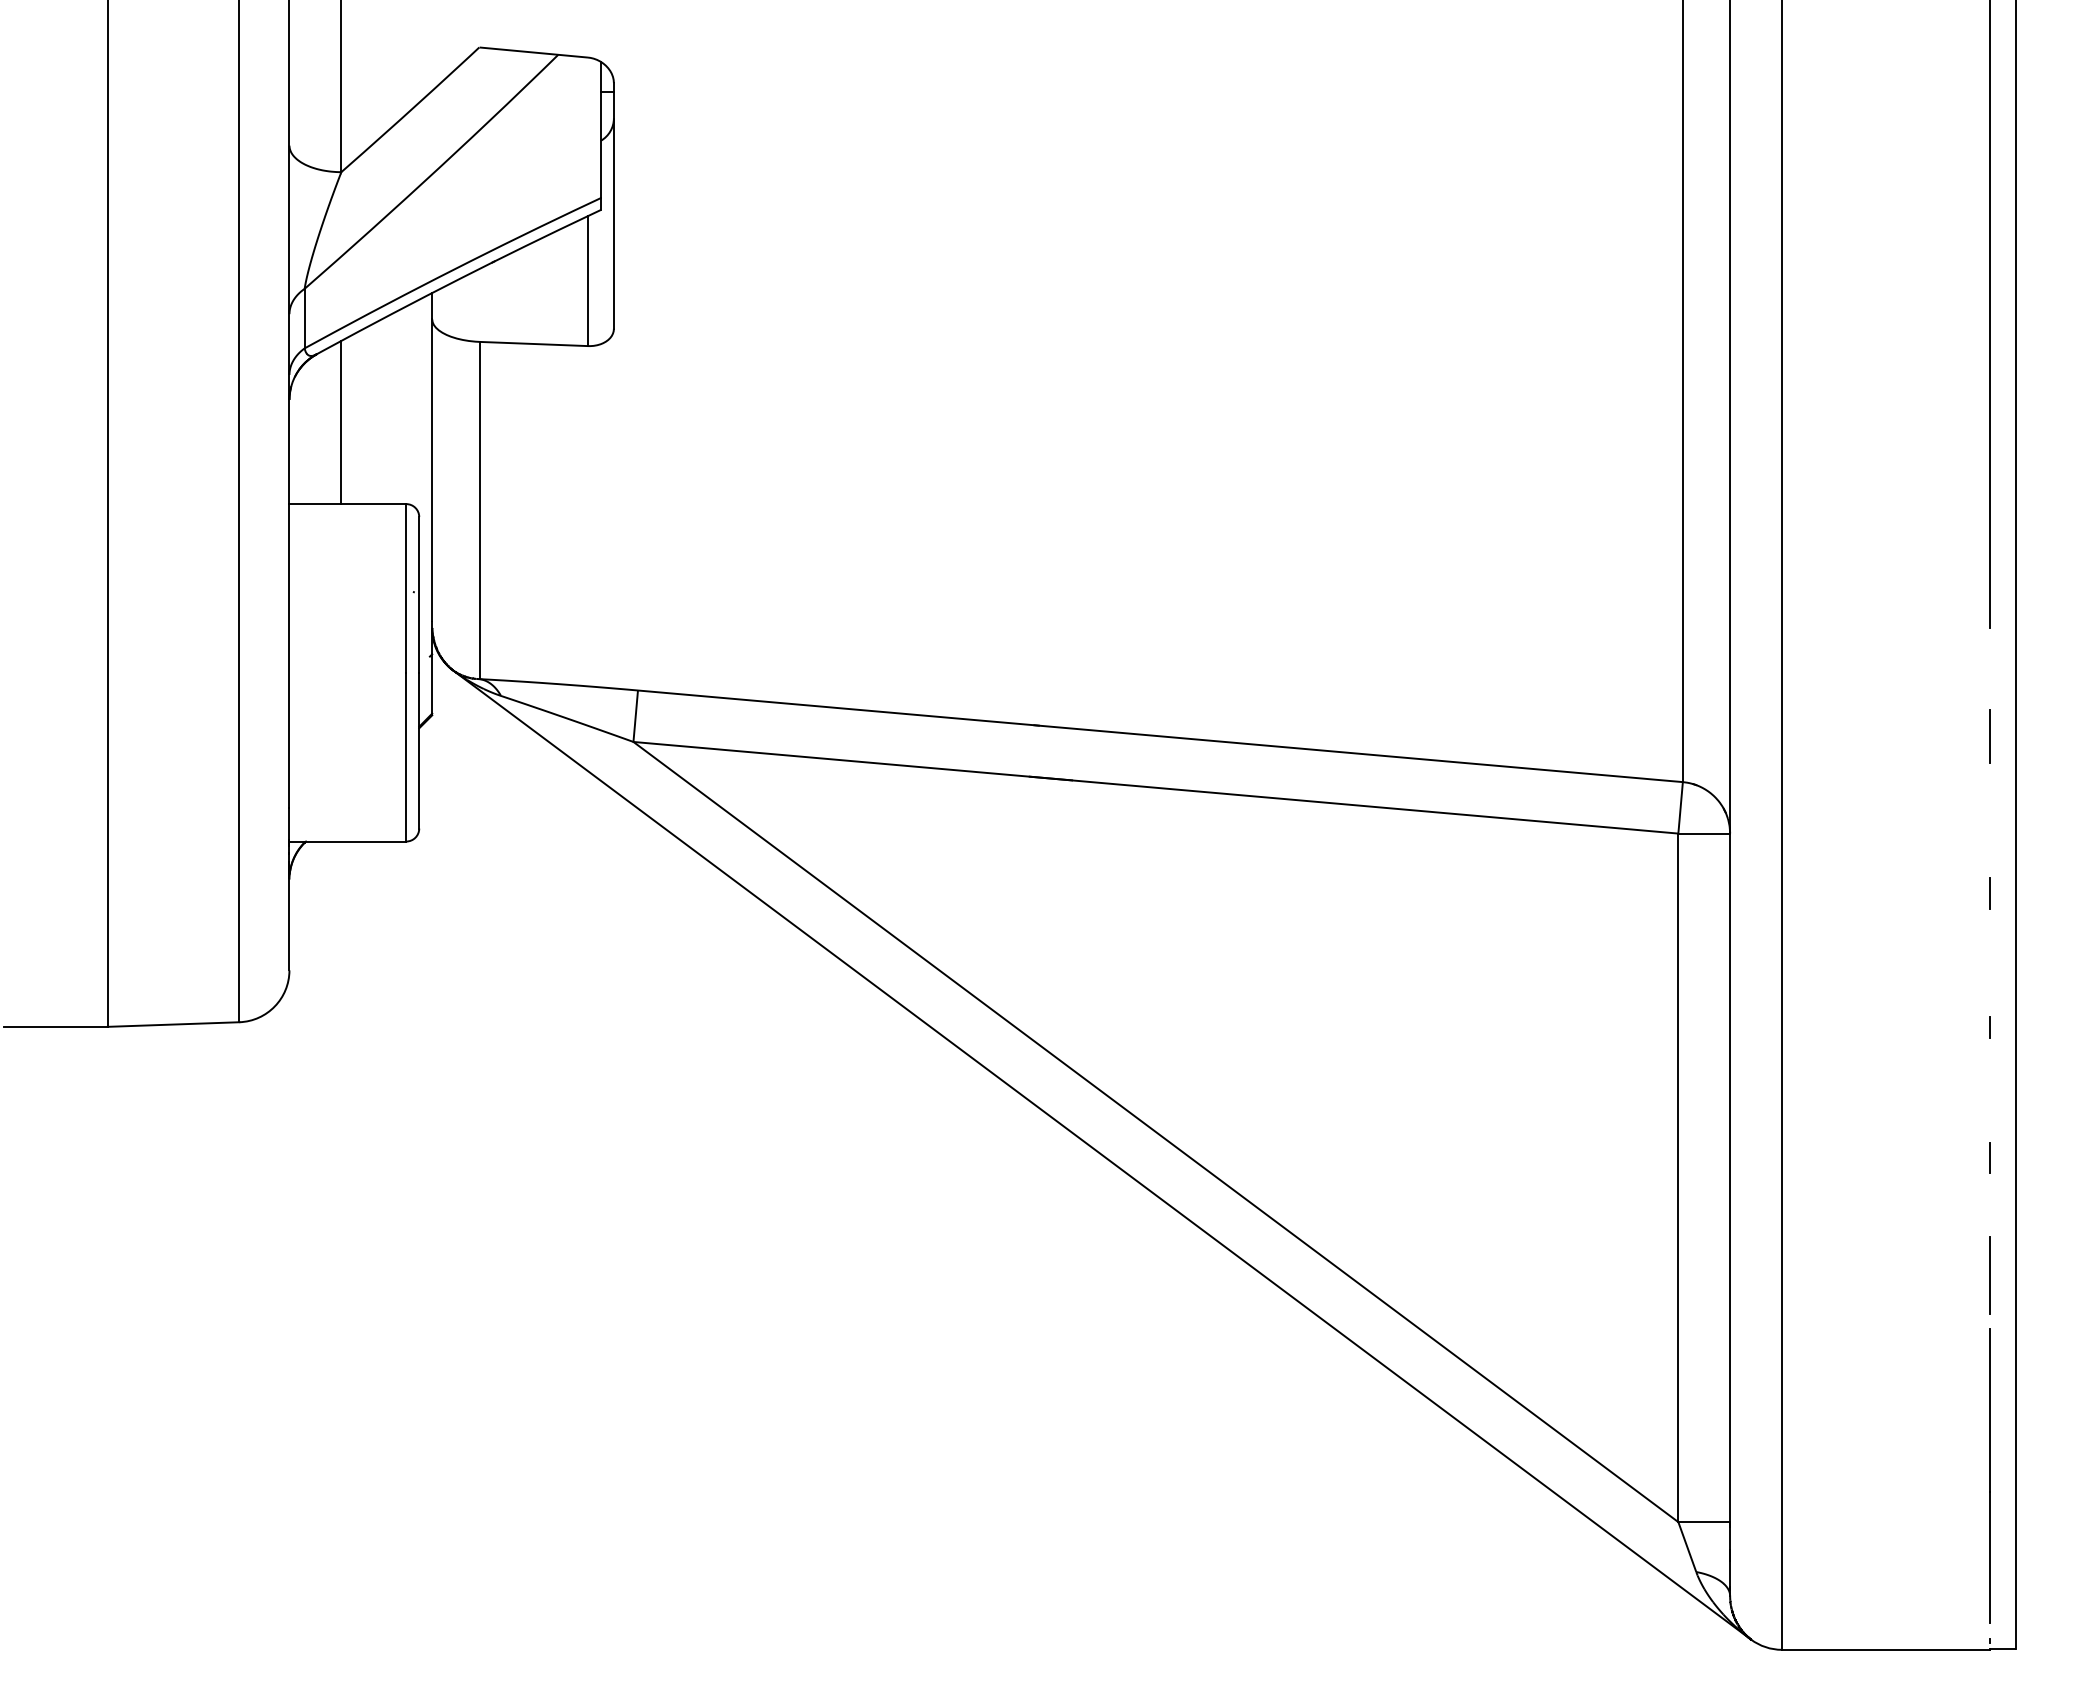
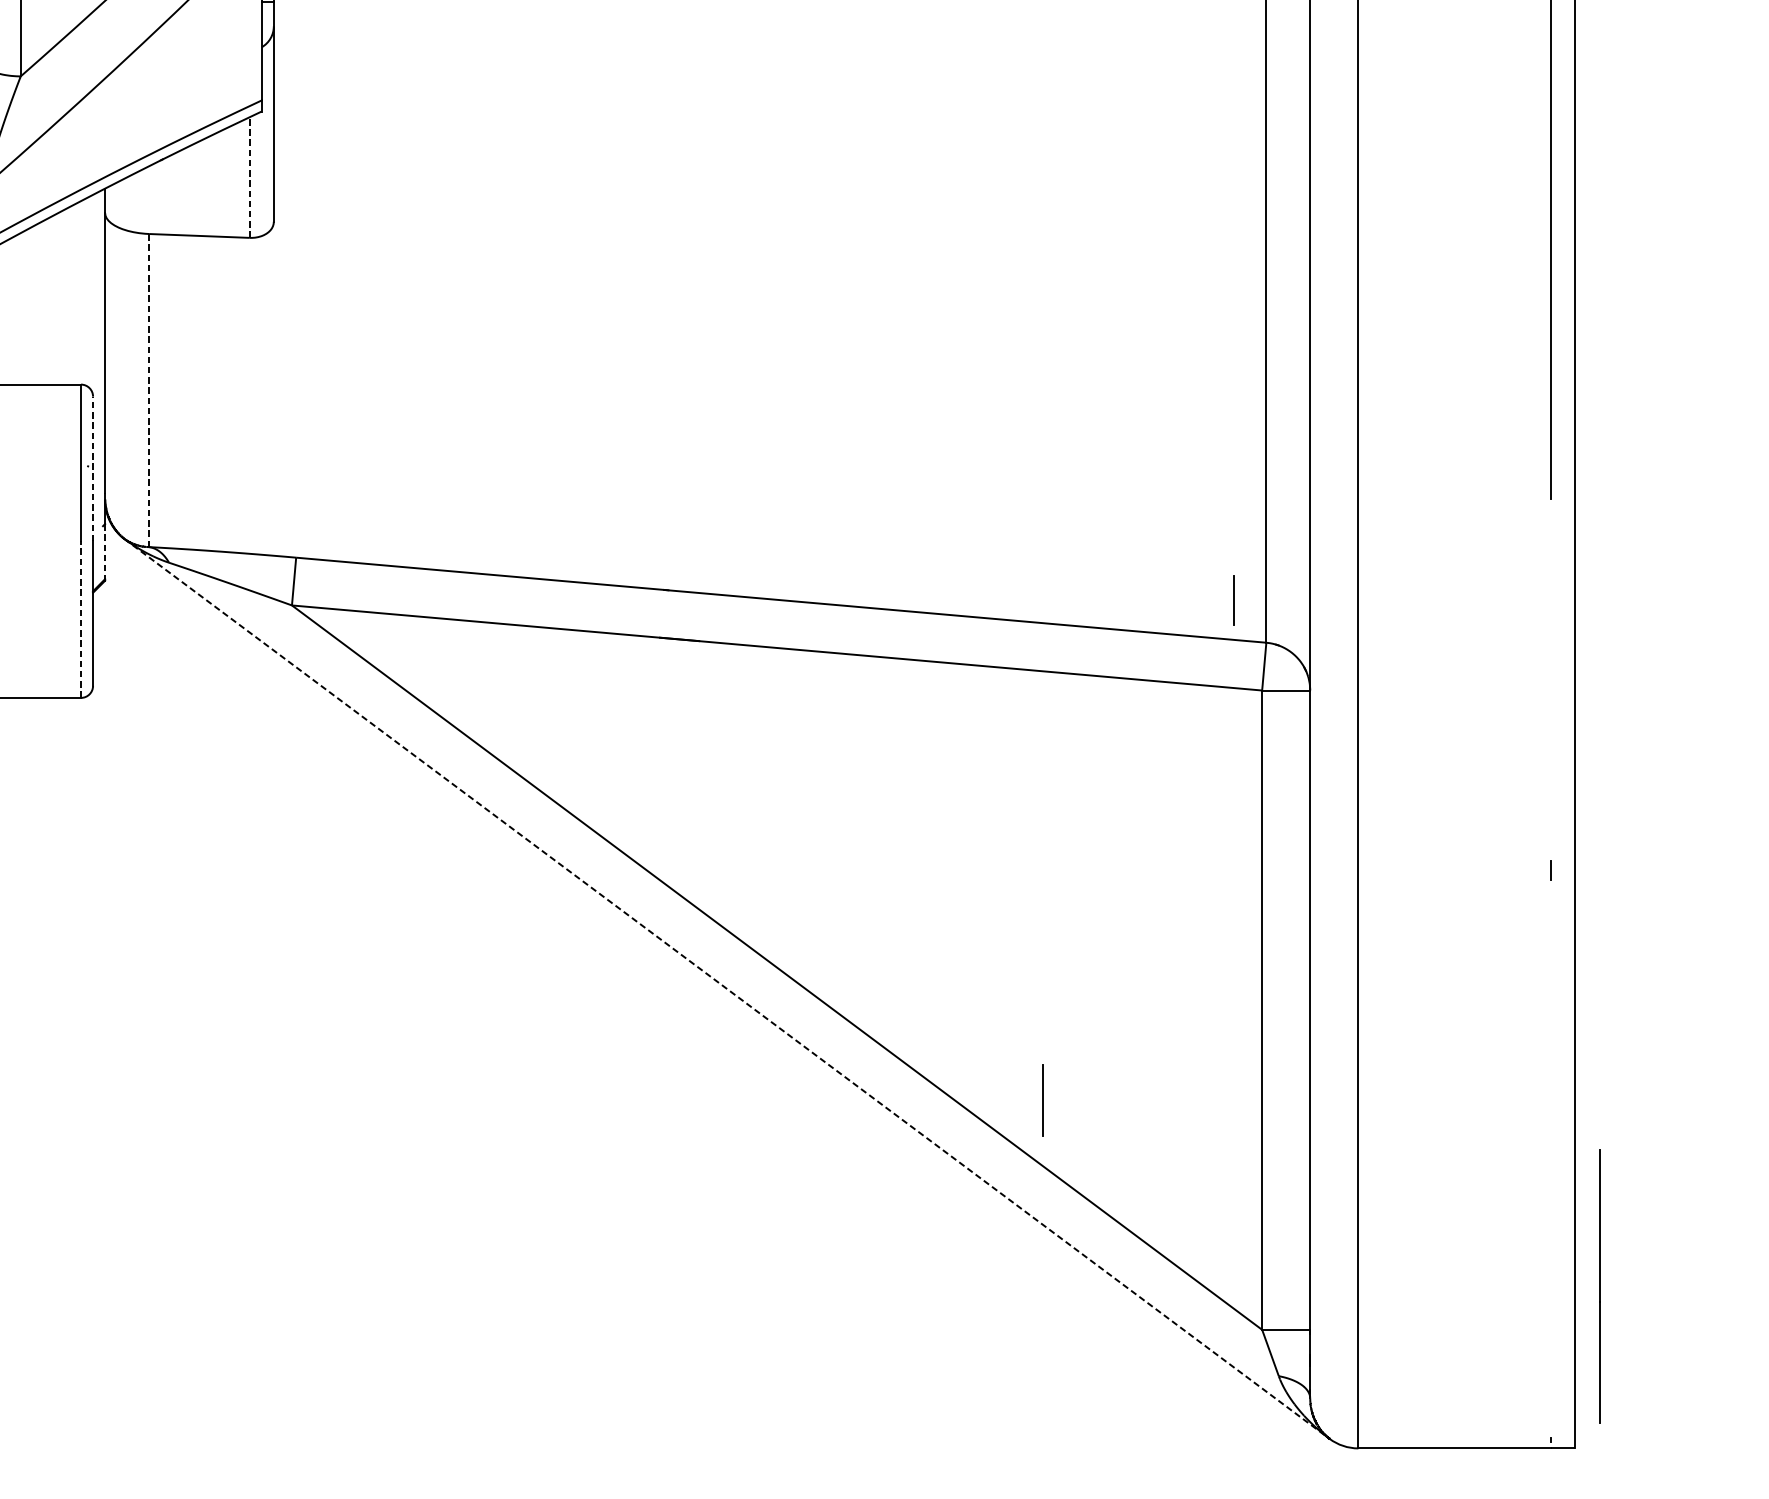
line: (587, 281) -> (249, 177), solid -> dashed
line: (341, 422) -> (20, 308), removed
line: (479, 510) -> (149, 390), solid -> dashed
line: (419, 594) -> (93, 468), solid -> dashed
line: (432, 683) -> (105, 551), solid -> dashed
line: (1989, 736) -> (1233, 600), moved
line: (406, 756) -> (81, 618), solid -> dashed
line: (1989, 892) -> (1551, 745), removed
line: (1102, 1154) -> (727, 988), solid -> dashed
line: (1989, 1157) -> (1551, 991), removed
line: (1989, 1275) -> (1043, 1100), moved
line: (1989, 1475) -> (1599, 1286), moved

